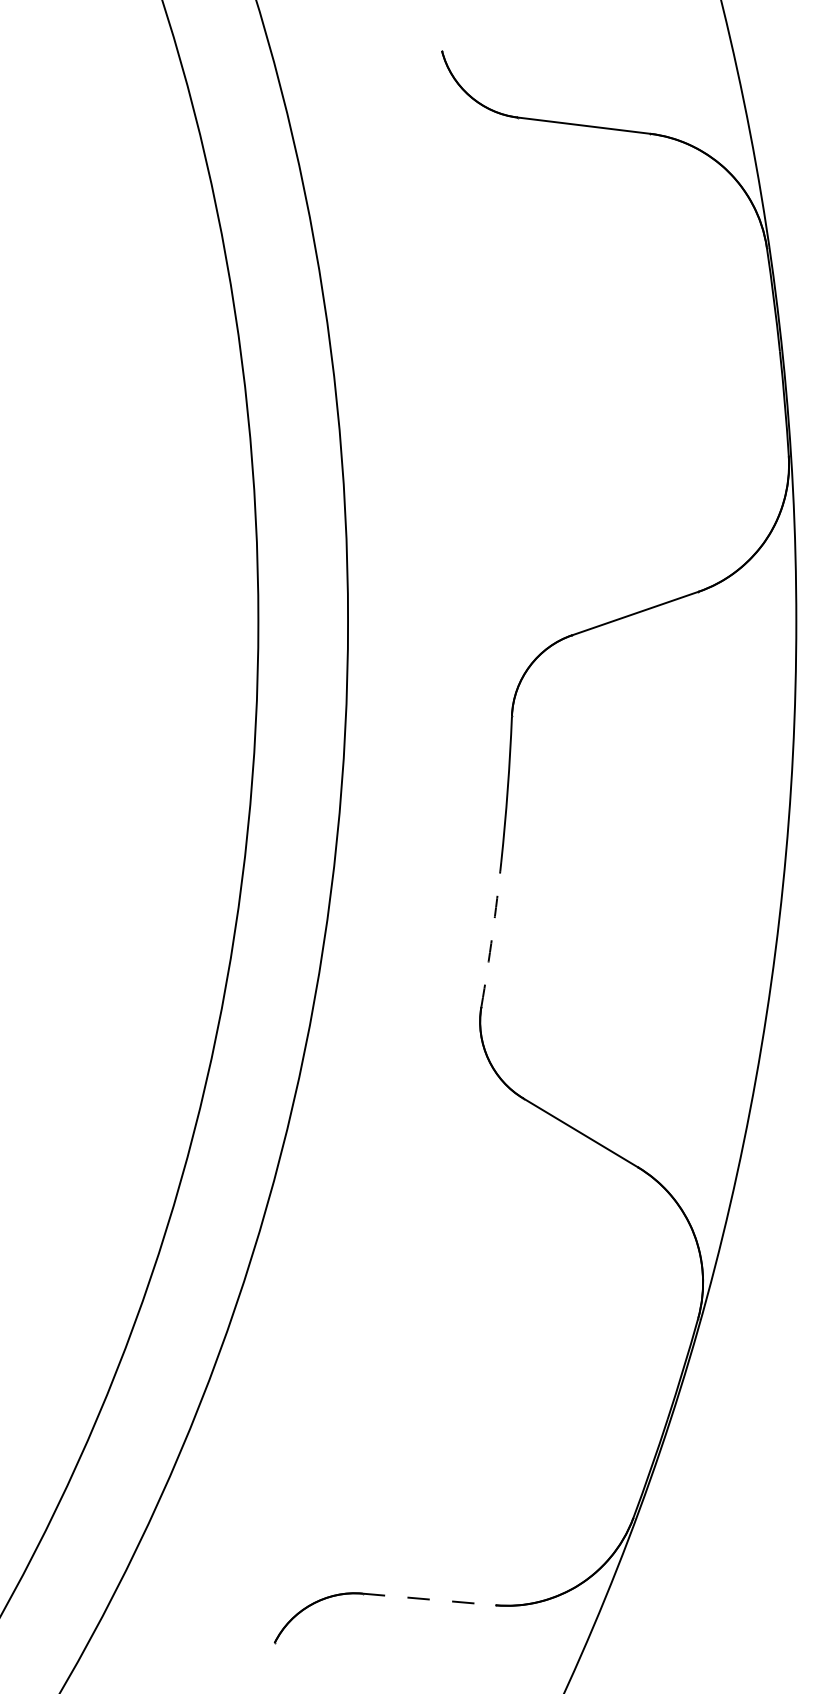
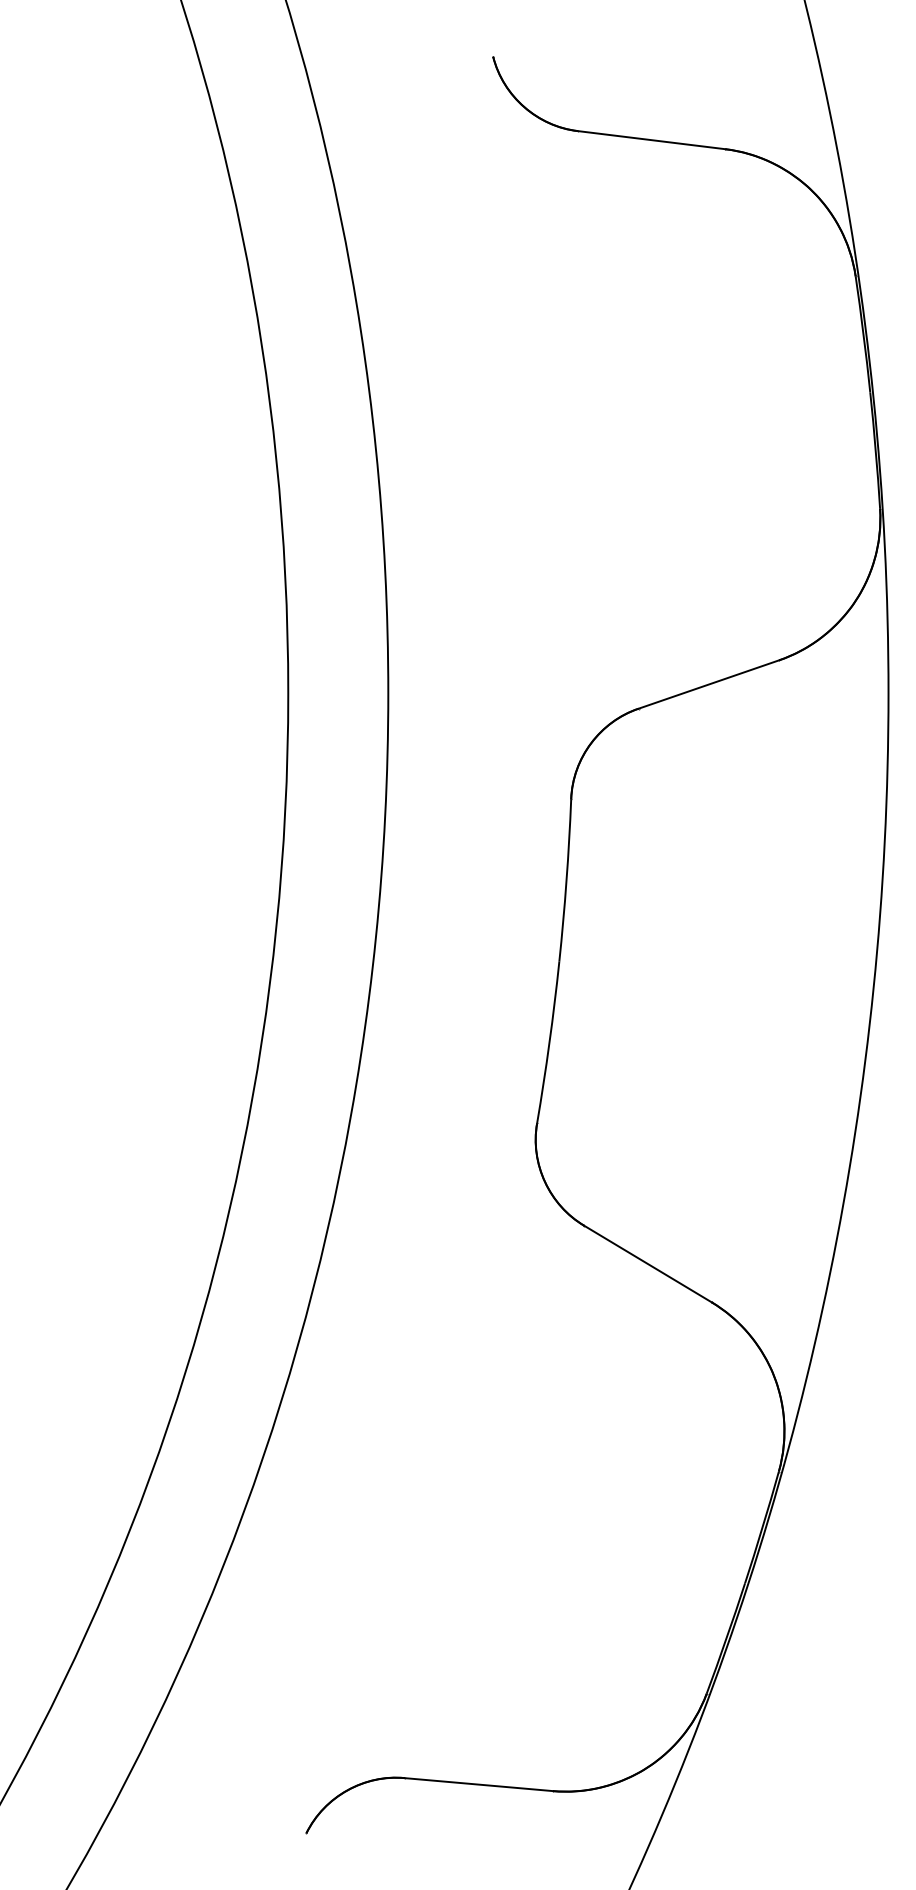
arc: (492, 934) -> (549, 1042), dashed -> solid
line: (429, 1599) -> (479, 1784), dashed -> solid

